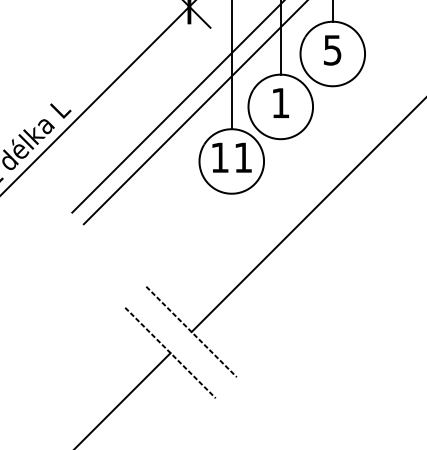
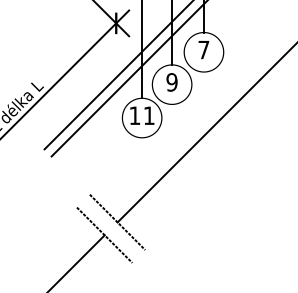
text: (332, 51) -> (203, 50), 5 -> 7
text: (279, 103) -> (171, 82), 1 -> 9

